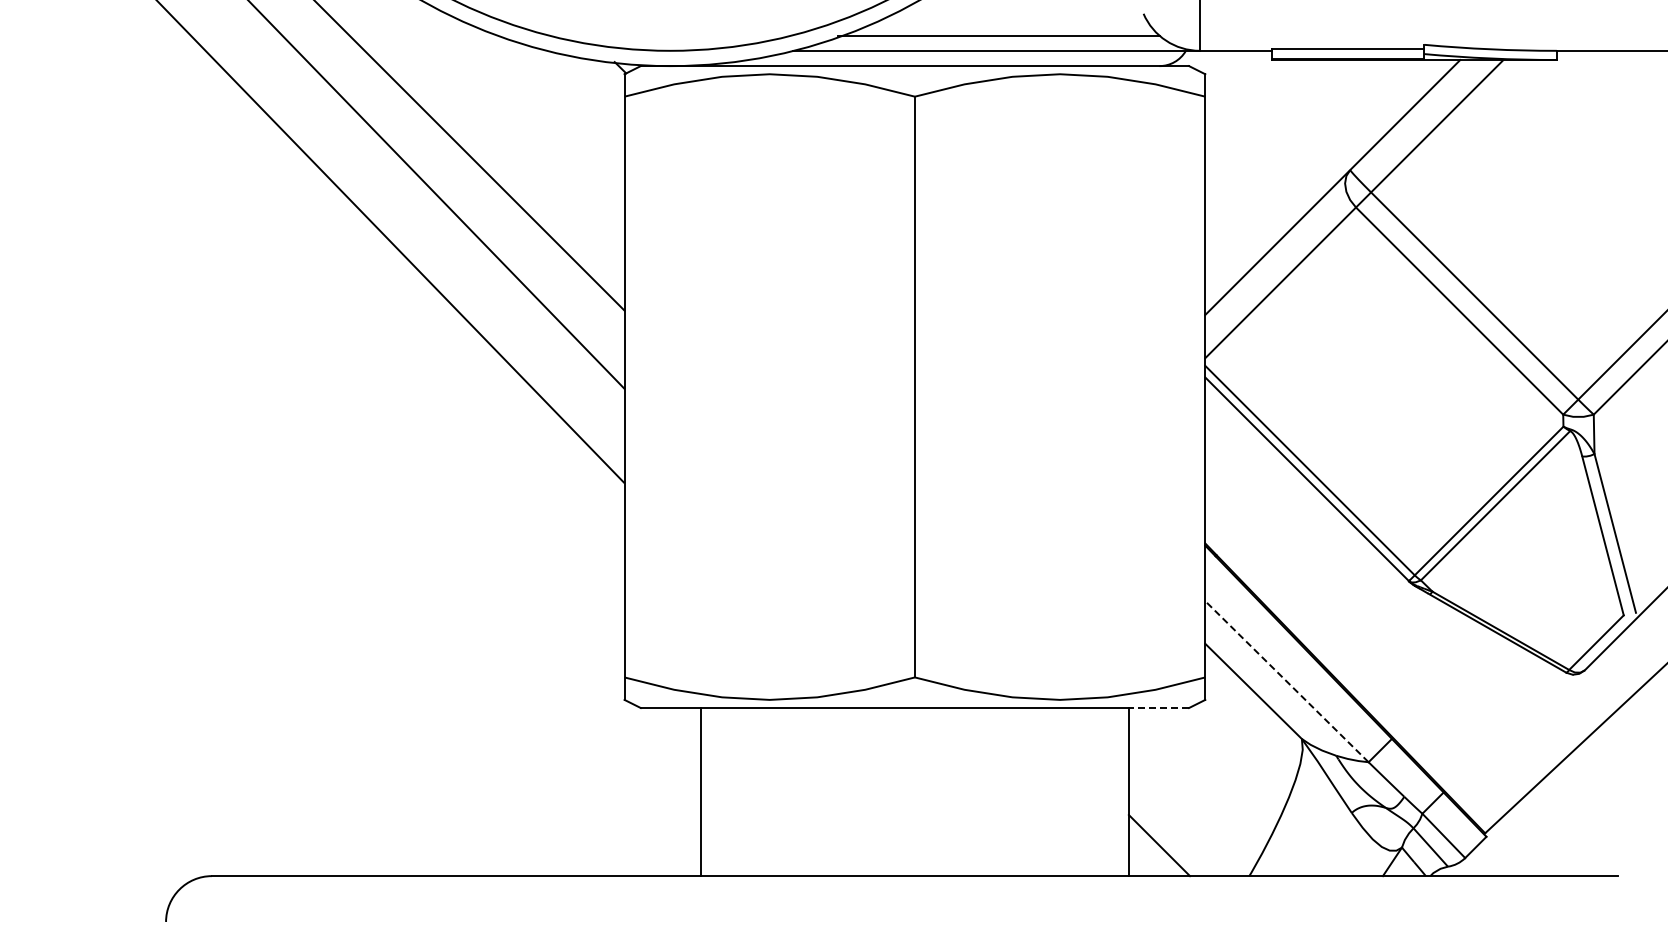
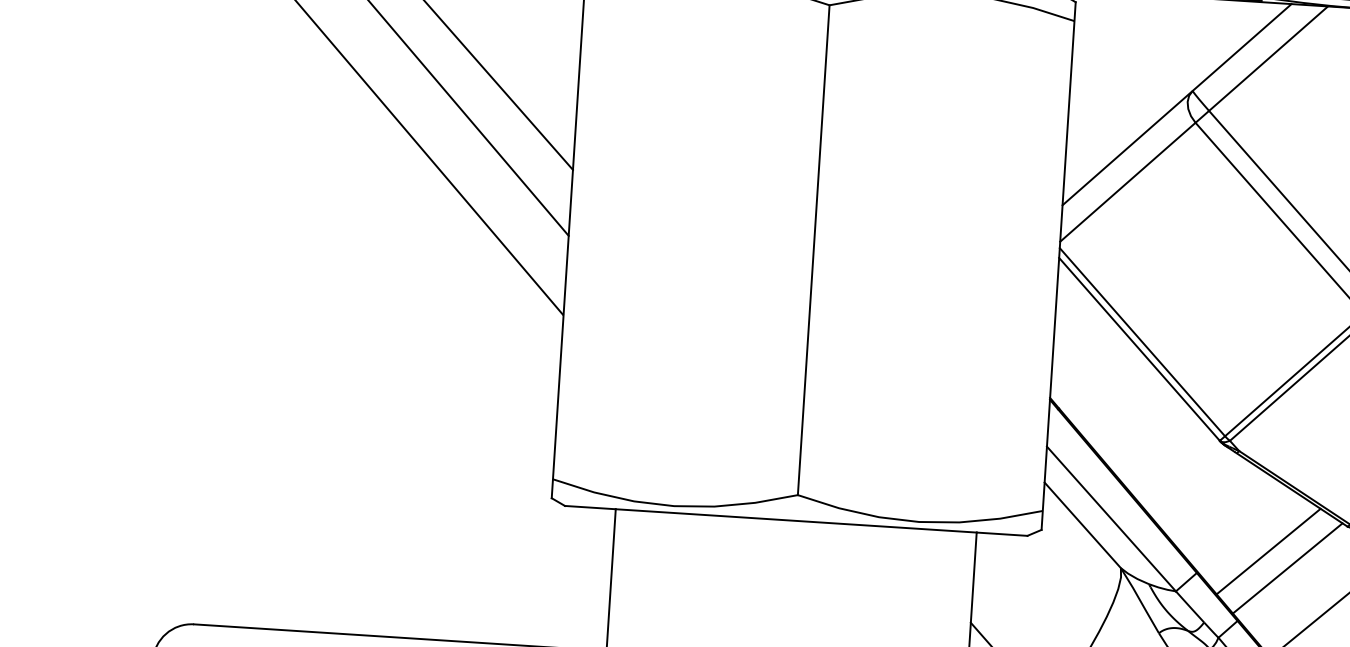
line: (1286, 681) -> (1111, 518), dashed -> solid
line: (1474, 707) -> (1268, 550), added
line: (1159, 708) -> (1002, 534), dashed -> solid
line: (1498, 726) -> (1287, 568), added

